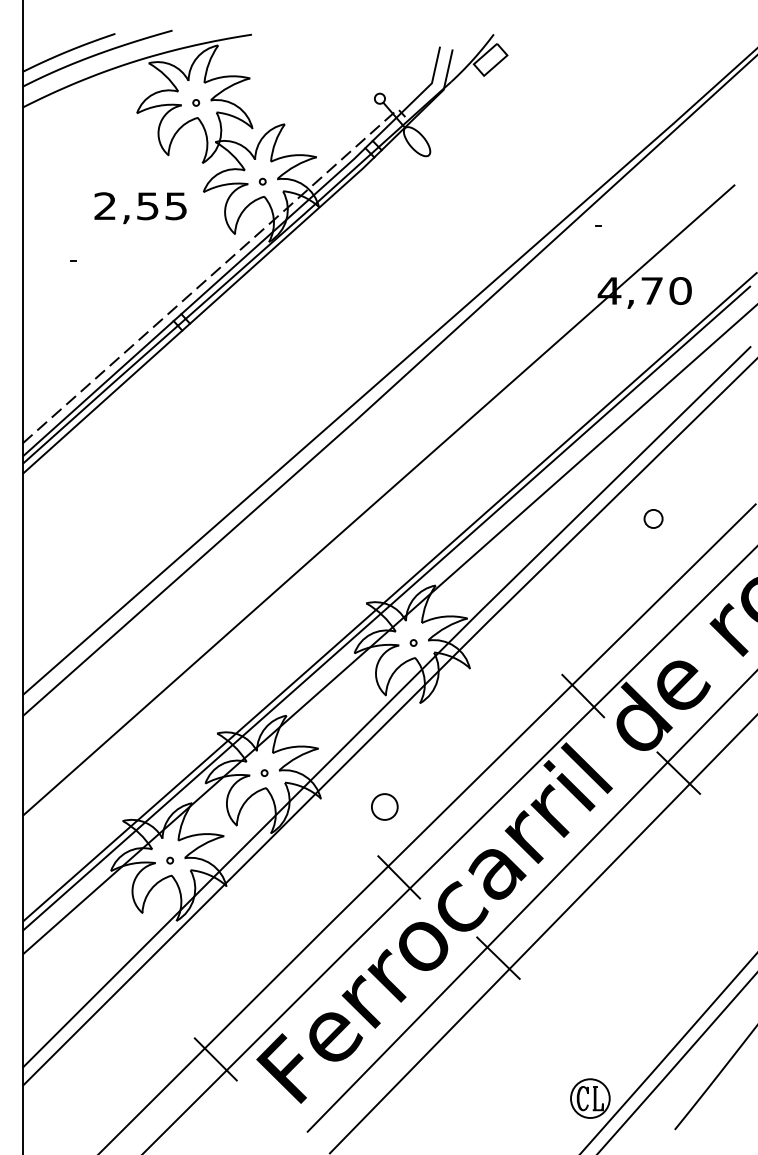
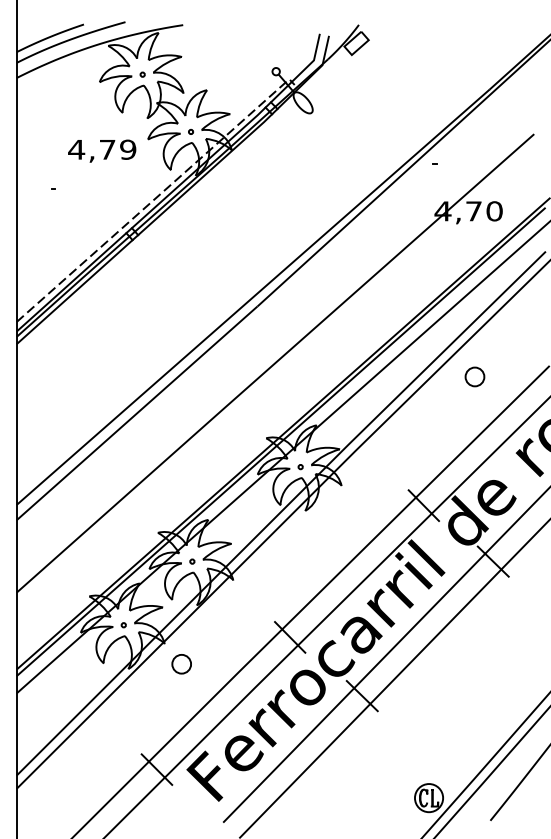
text: (140, 205) -> (102, 149), 2,55 -> 4,79
part: (652, 518) -> (474, 376), size x1.43
part: (384, 807) -> (181, 664), moved

